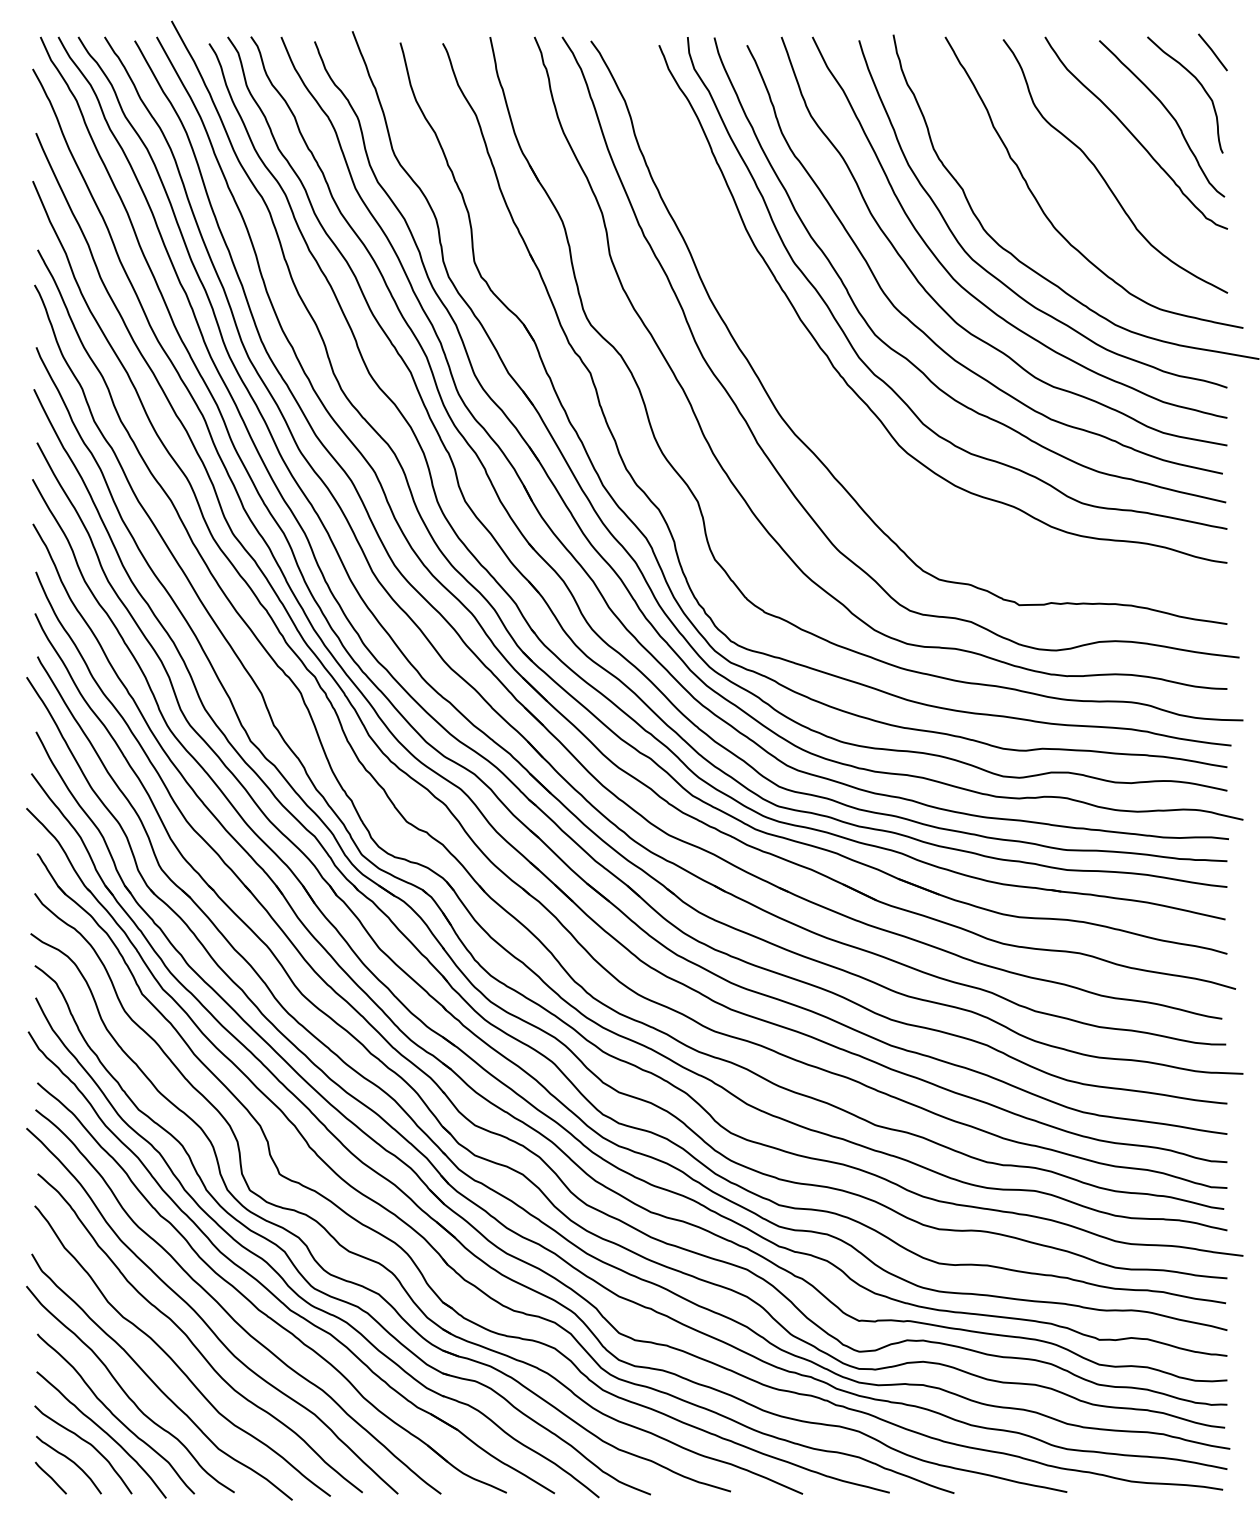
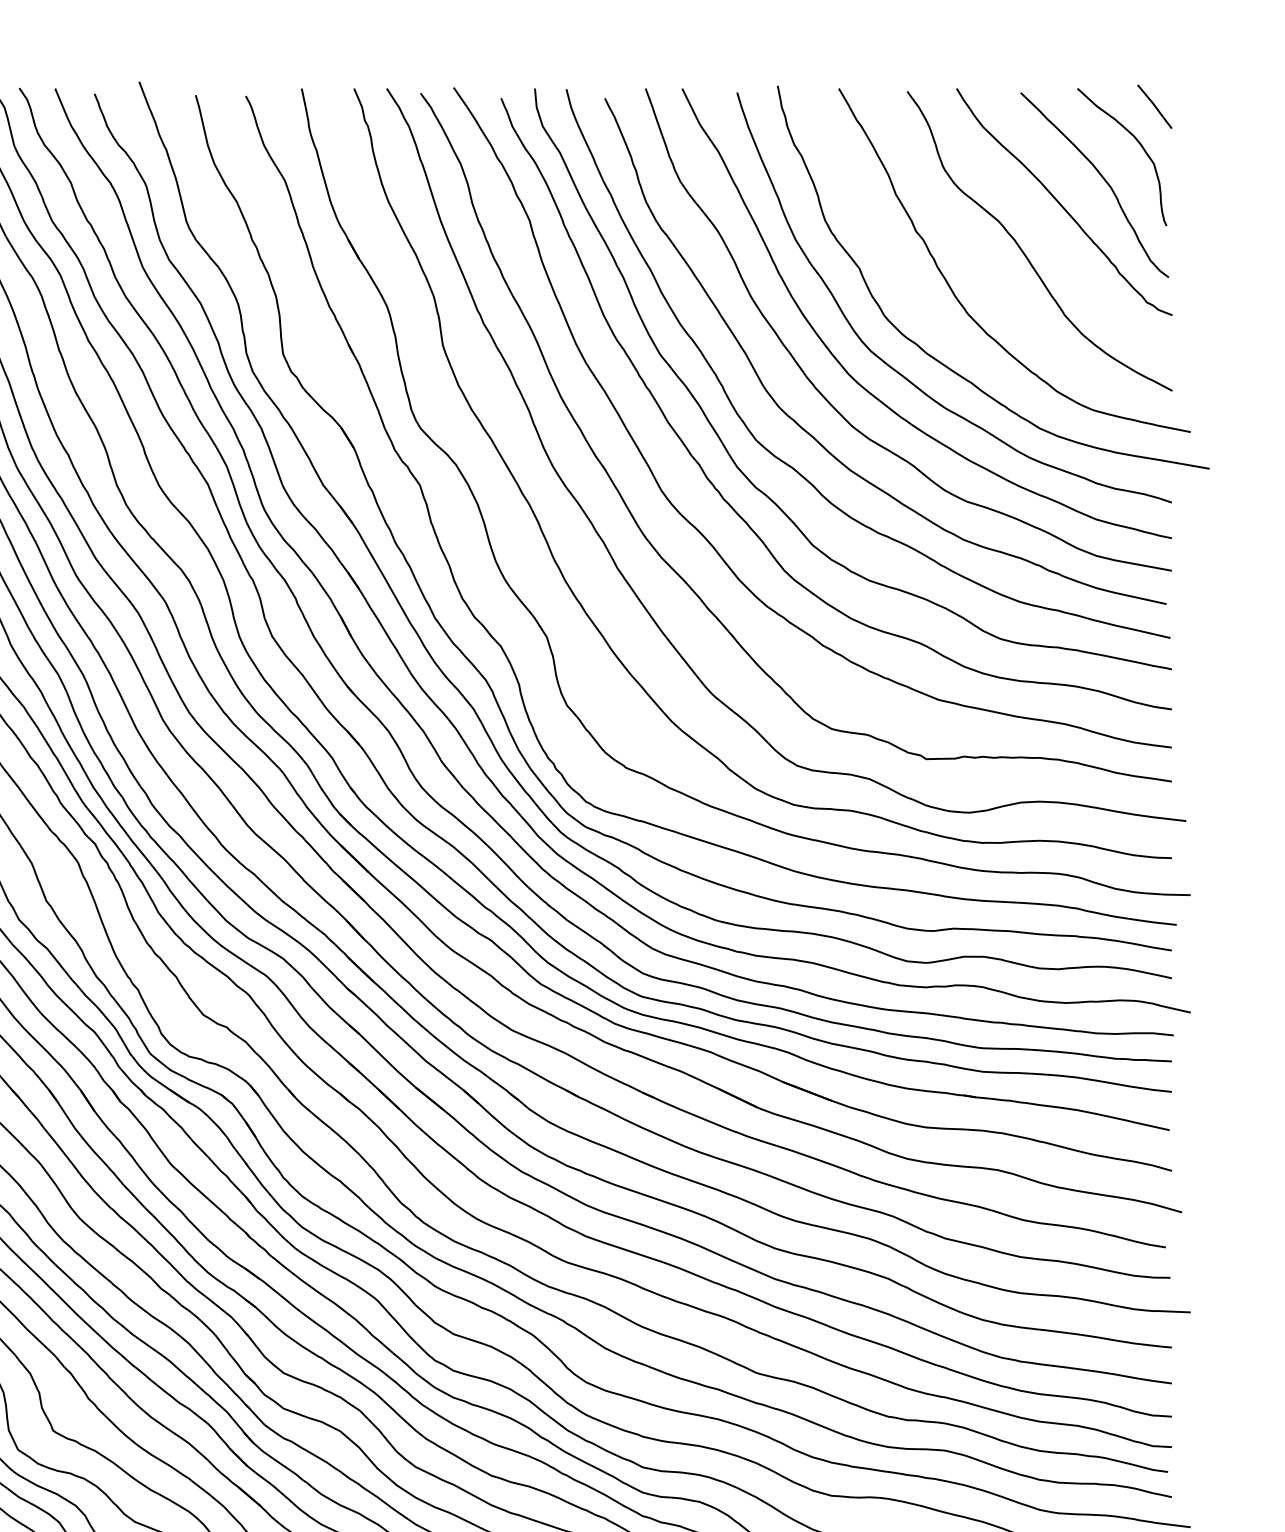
curve: (826, 410) -> (698, 529), added

